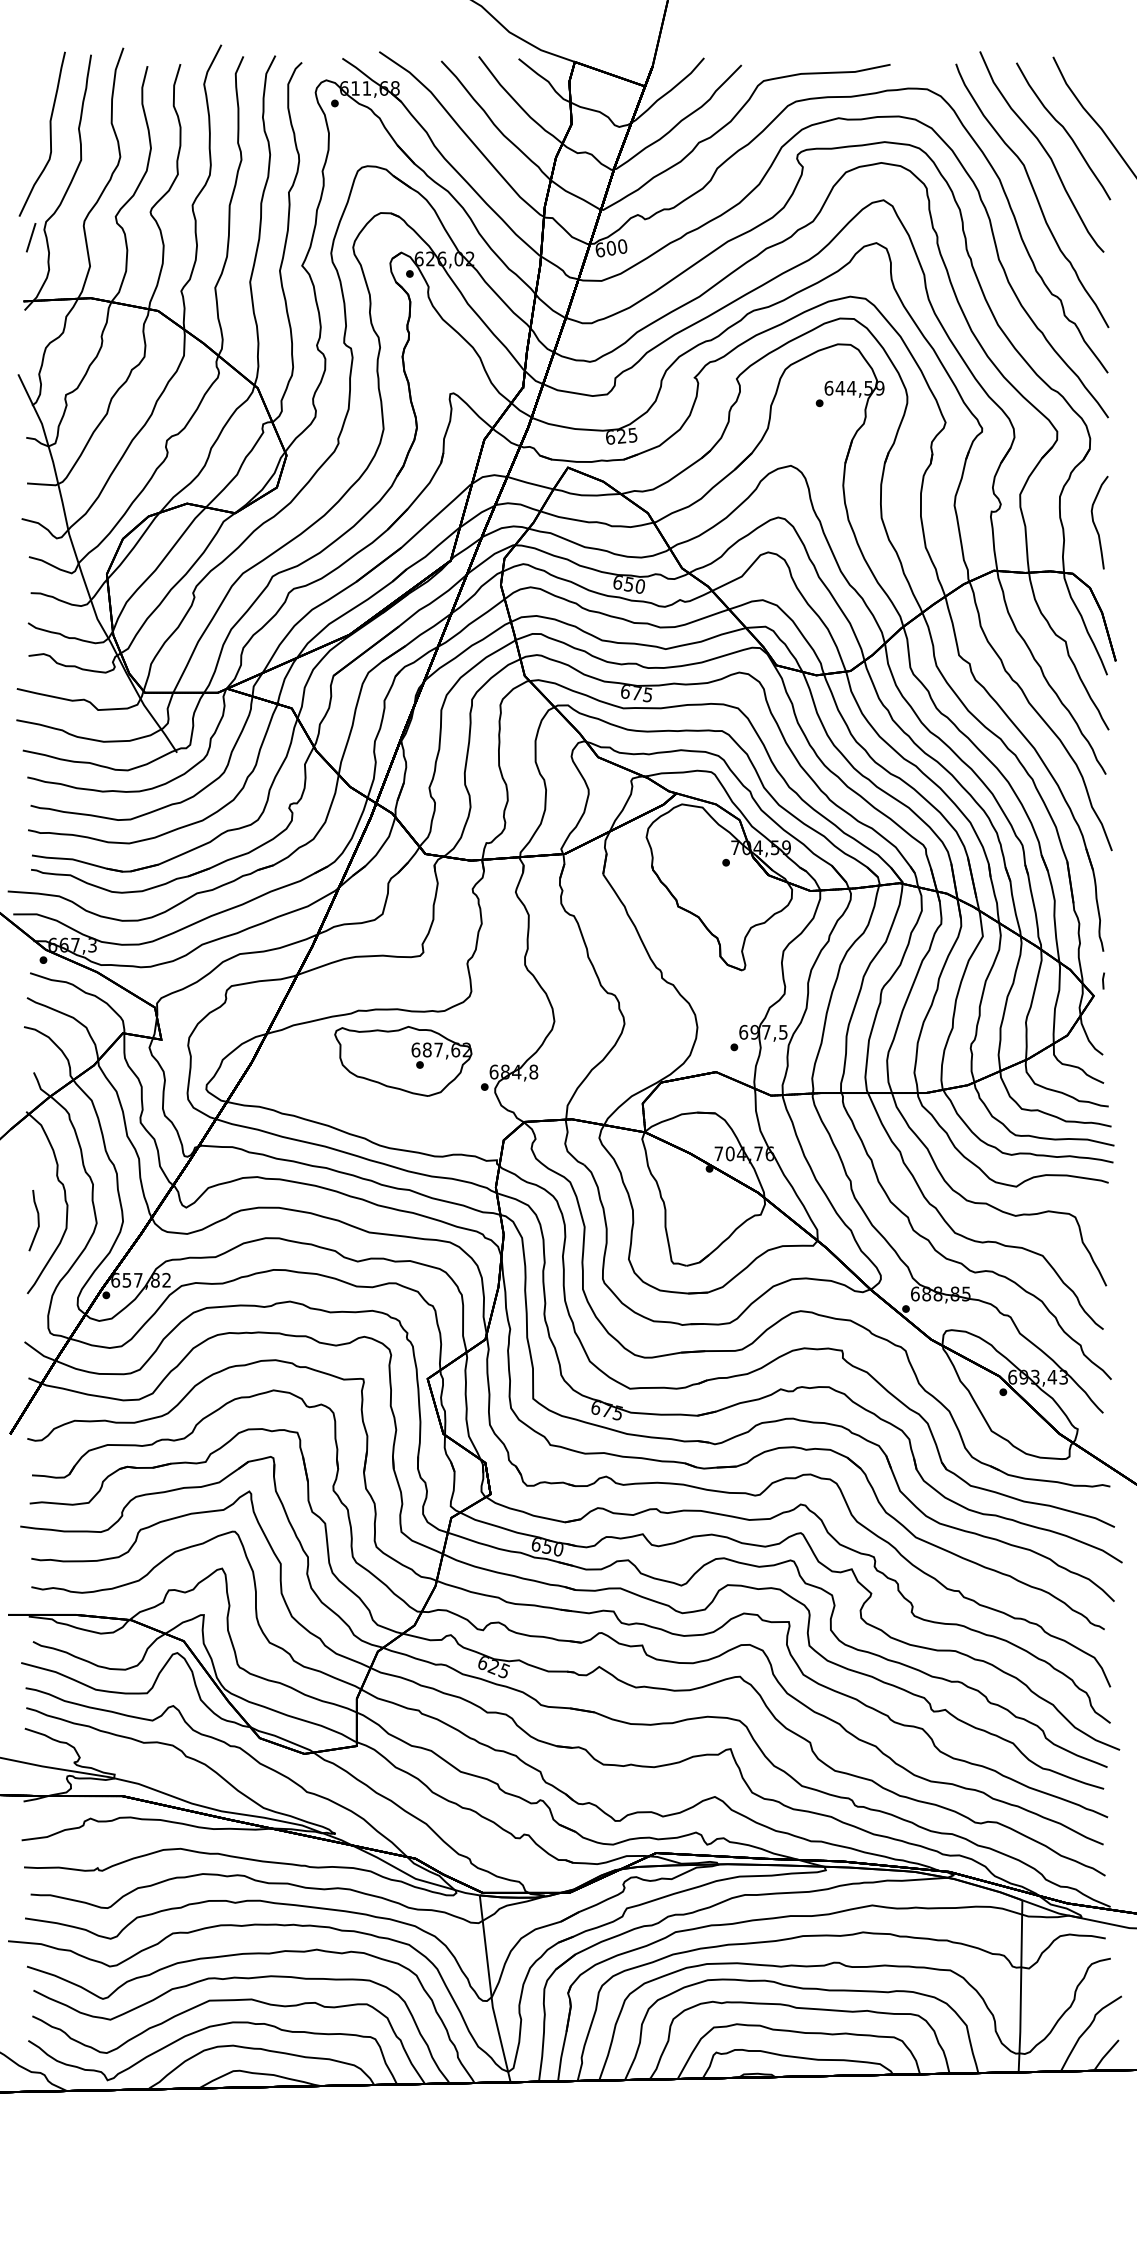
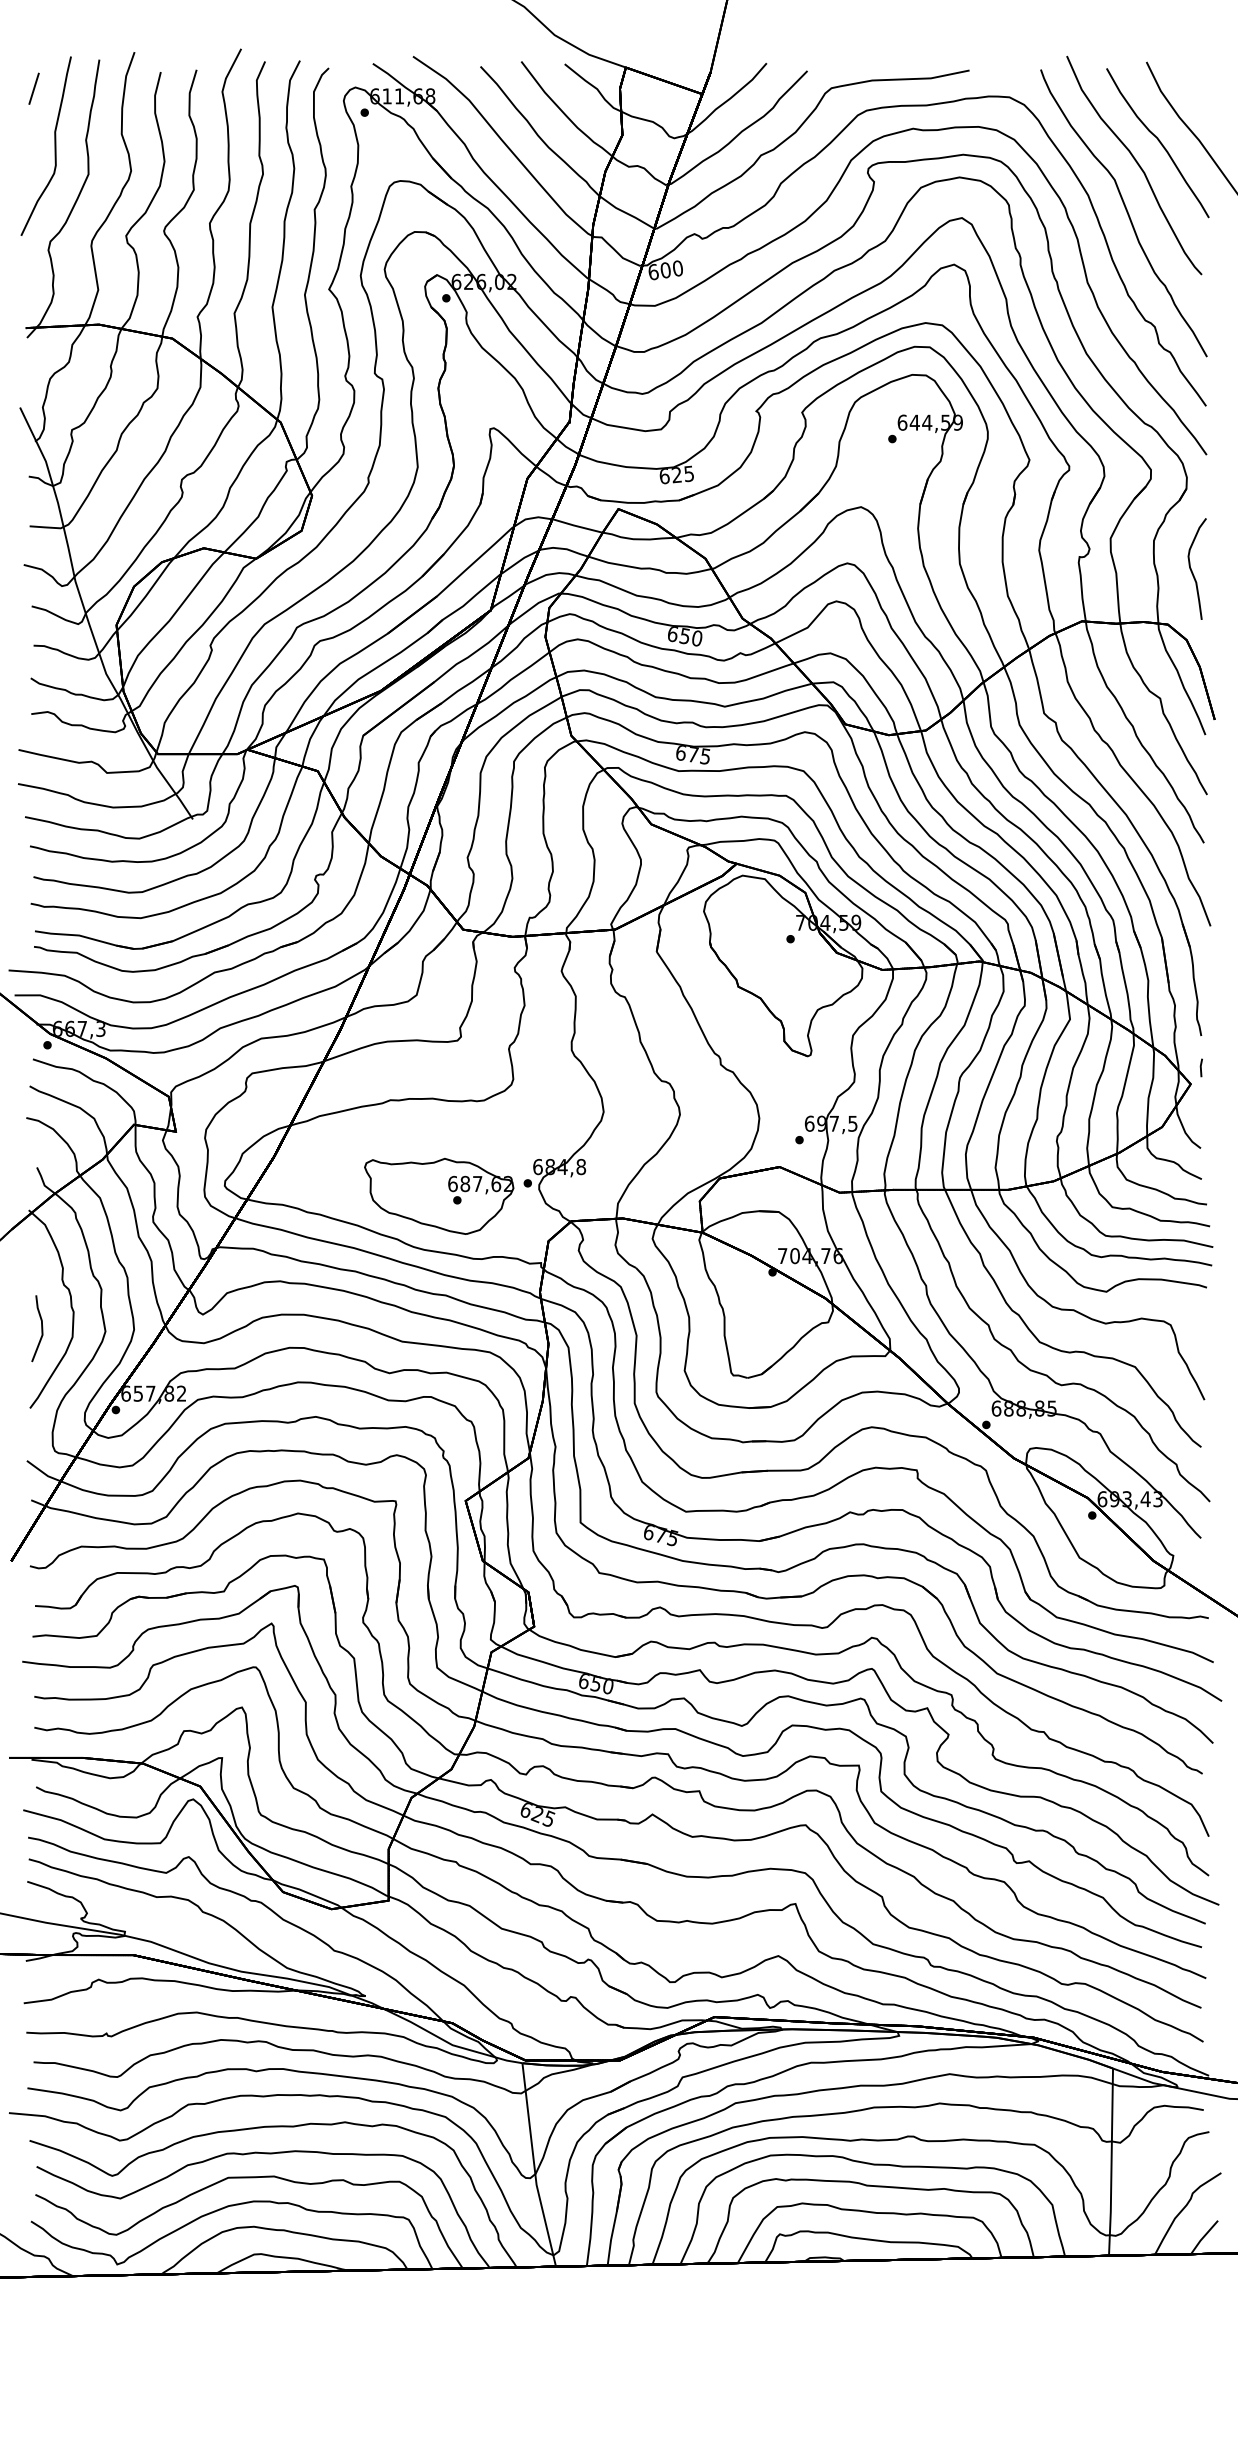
line: (30, 237) -> (33, 88), moved
part: (403, 1060) -> (439, 1195), moved

